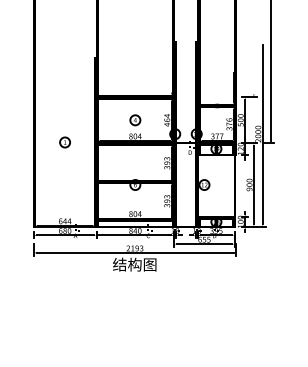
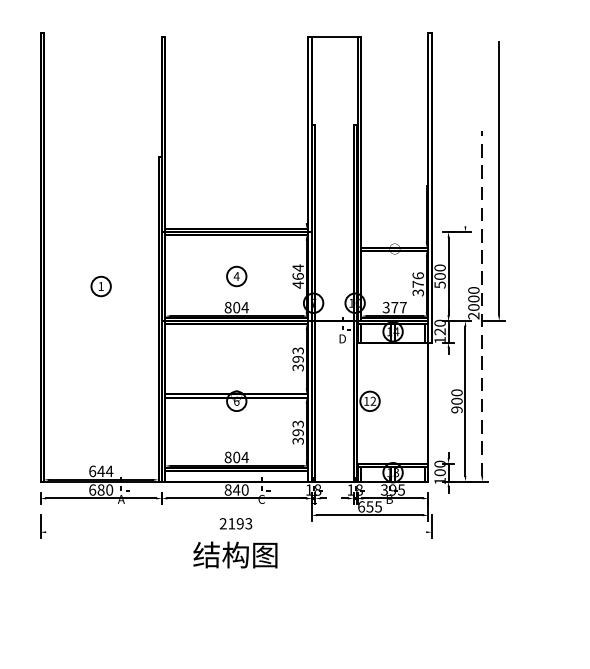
line: (262, 134) -> (482, 303), solid -> dashed
part: (64, 142) -> (100, 286), moved
line: (134, 252) -> (235, 531), removed

